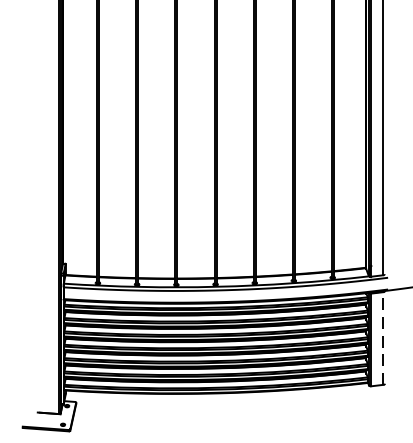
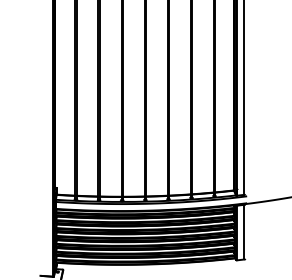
line: (383, 337) -> (244, 231), dashed -> solid

